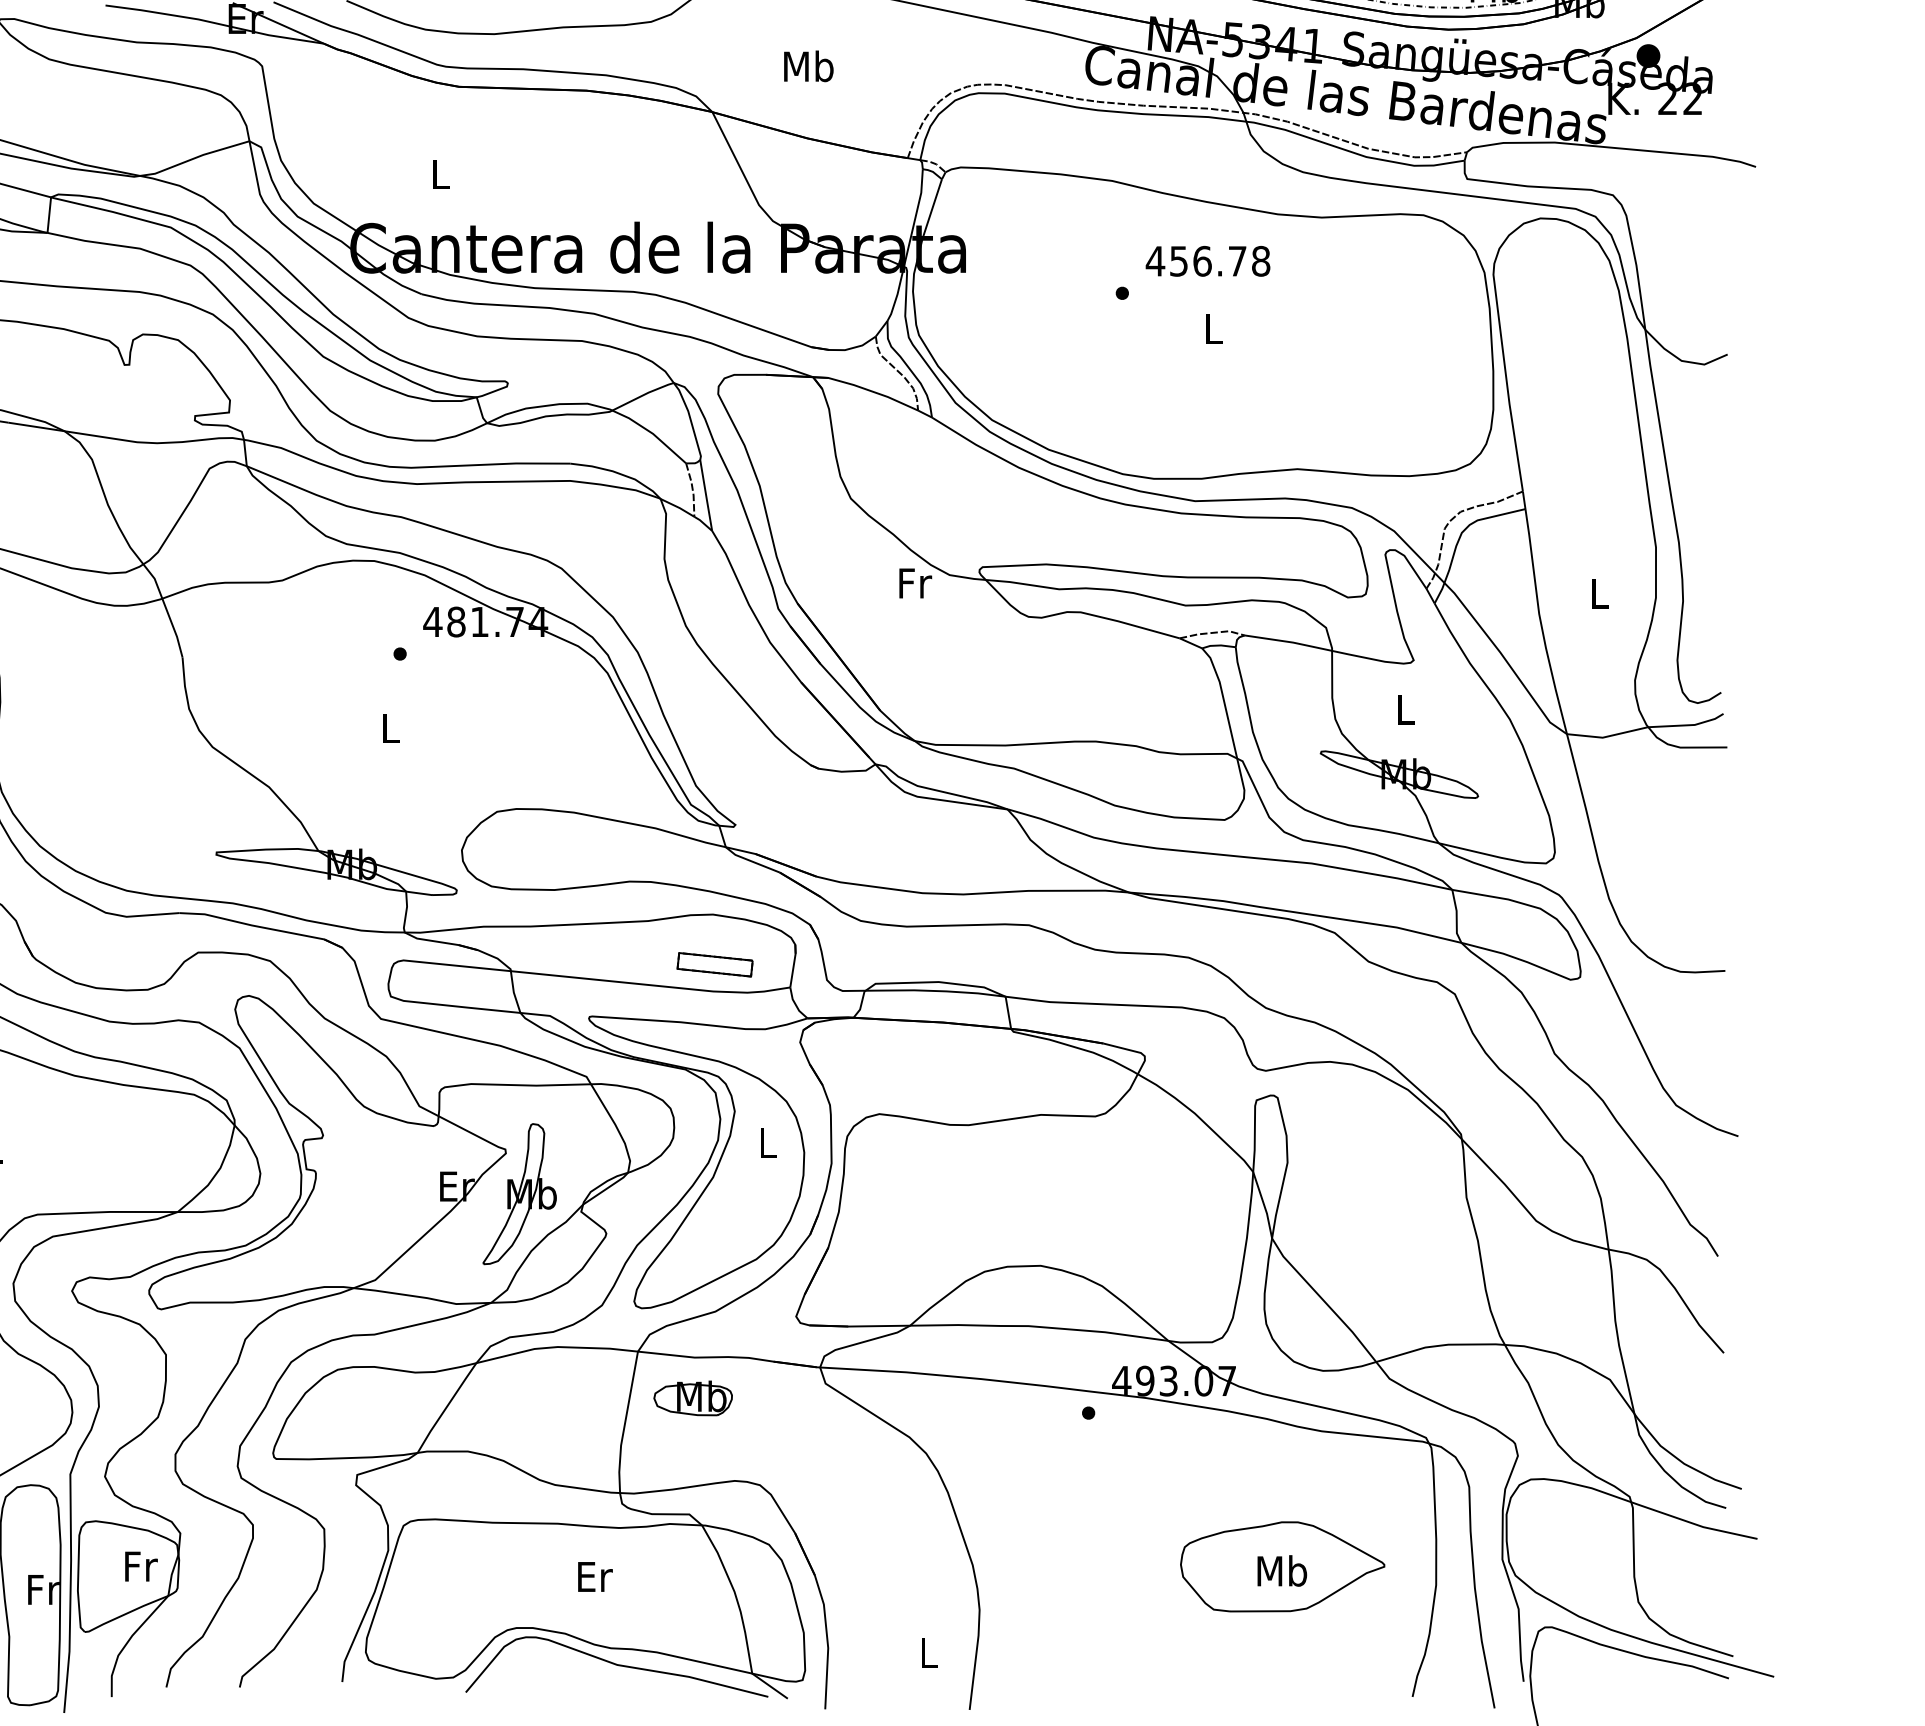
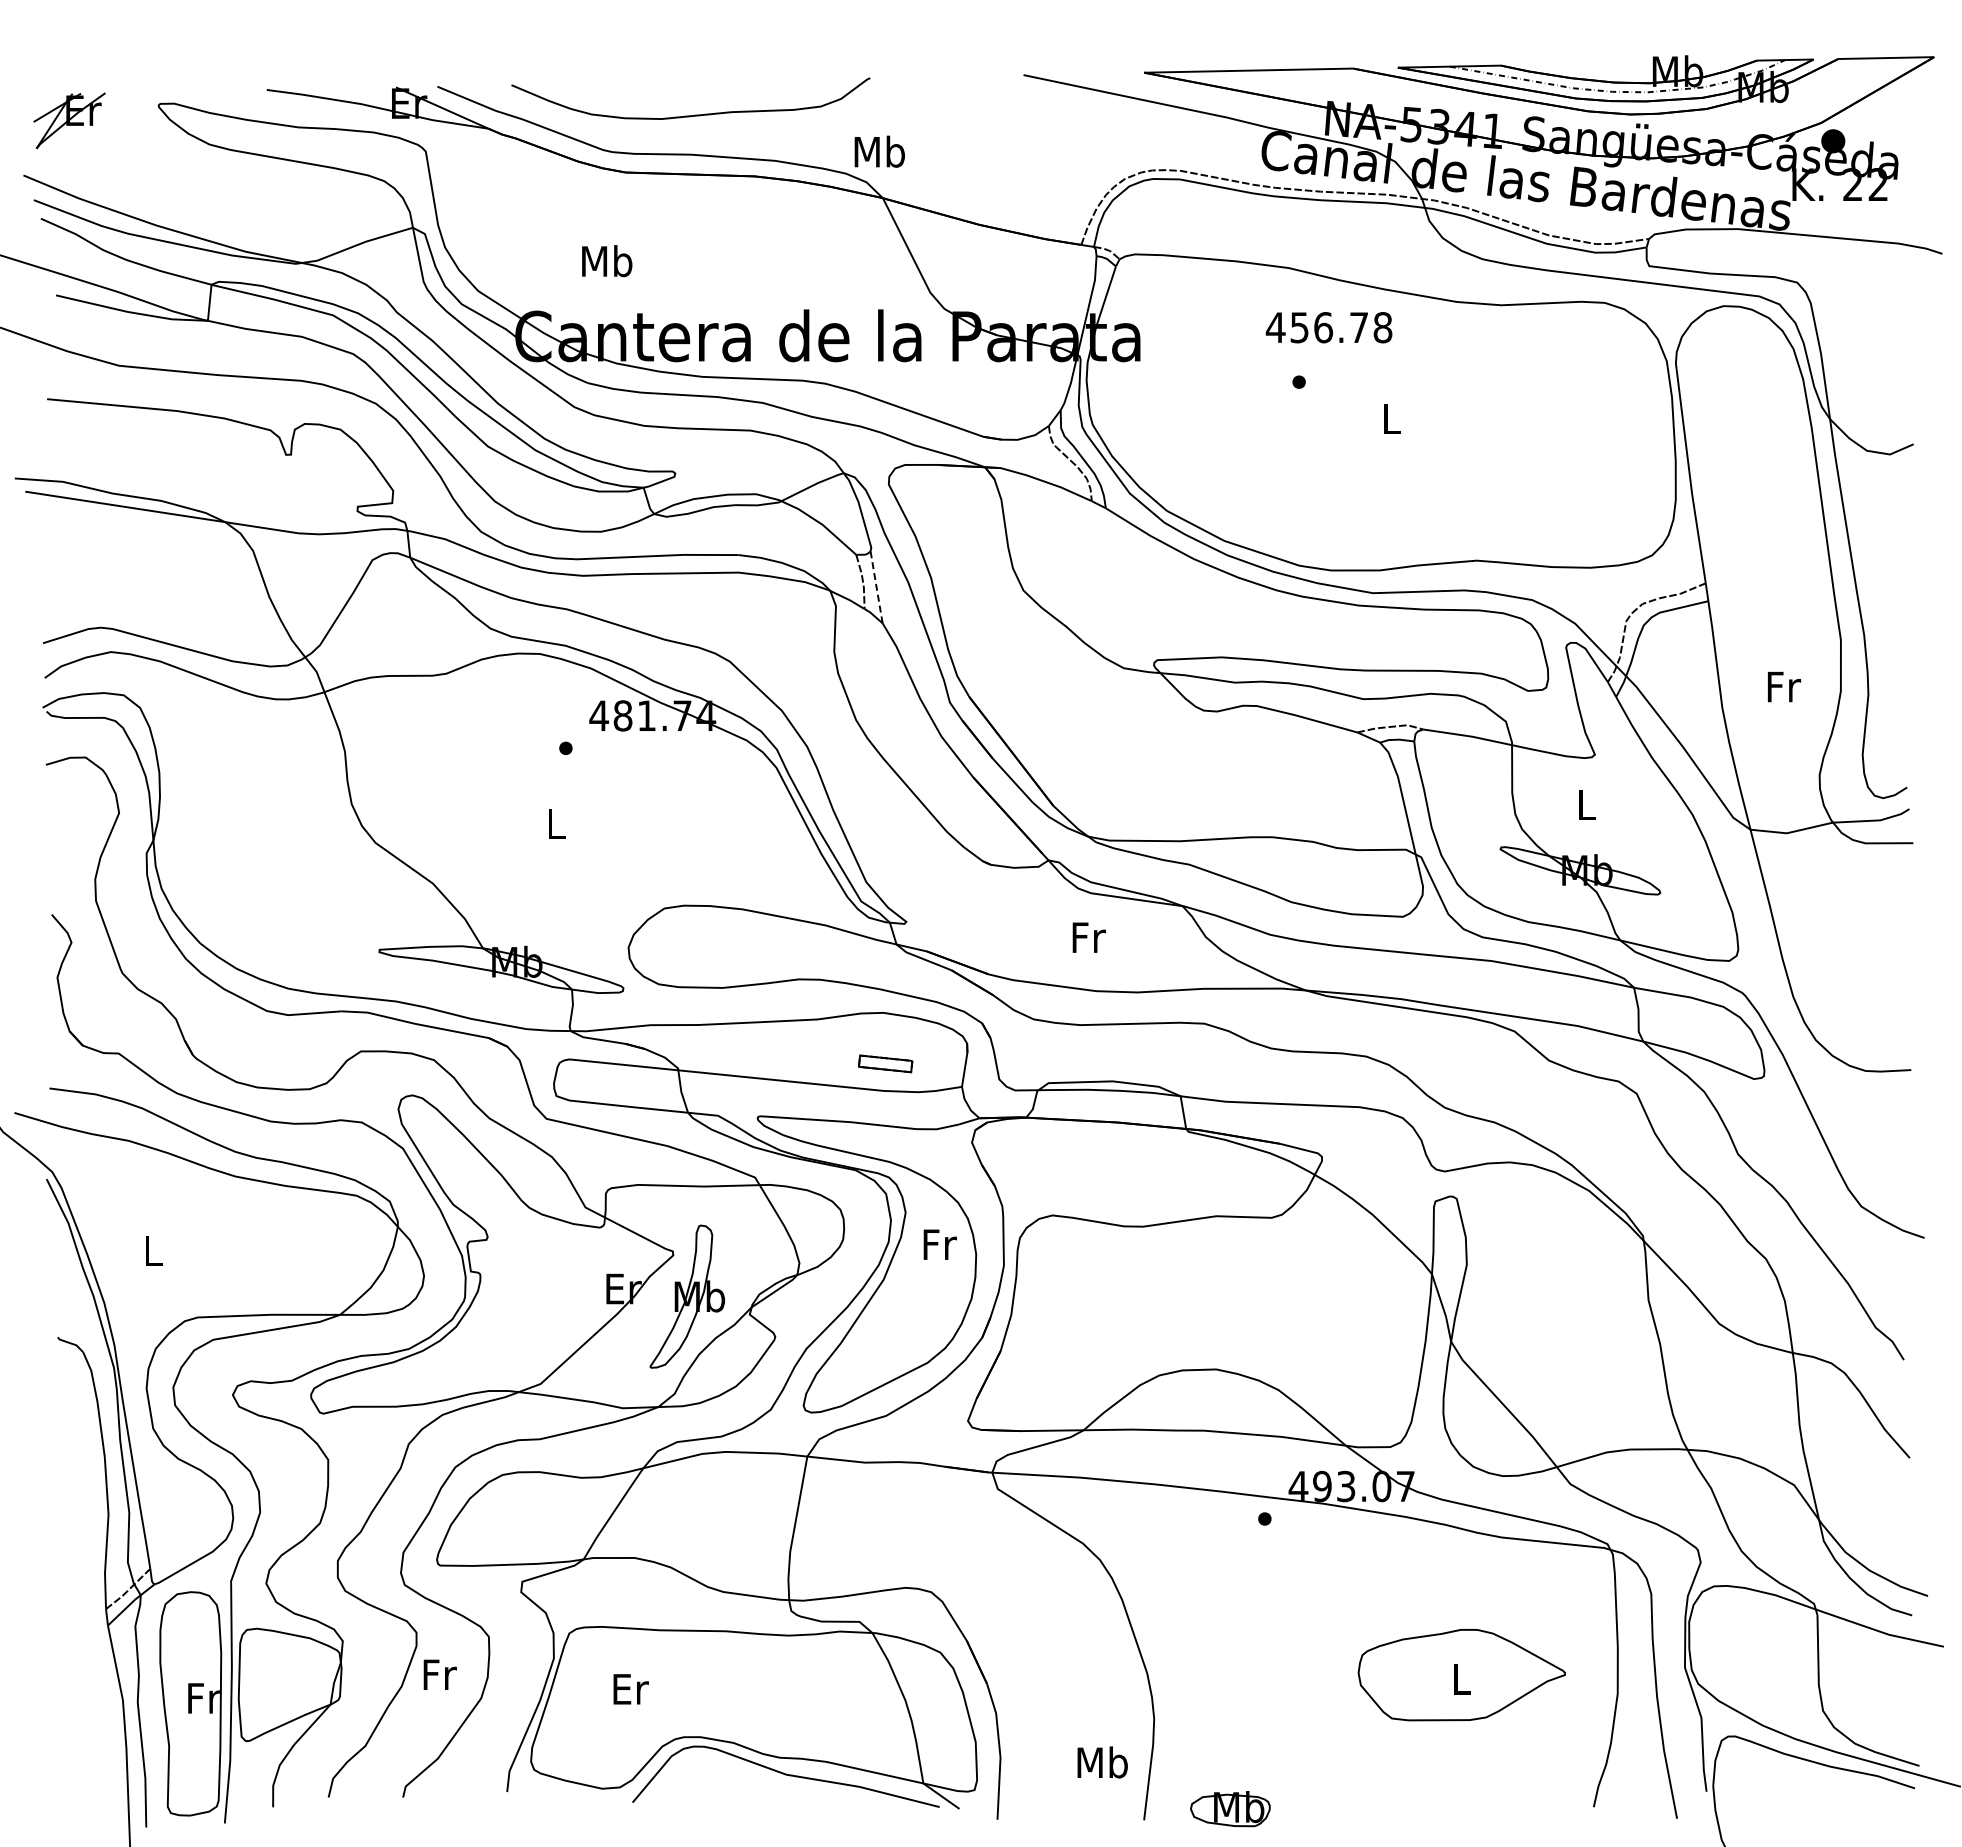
text: (808, 66) -> (879, 151), moved
text: (441, 174) -> (607, 261), L -> Mb
text: (1207, 261) -> (1328, 327), moved
line: (706, 496) -> (876, 588), solid -> dashed
text: (914, 583) -> (1088, 937), moved
text: (1600, 593) -> (1784, 686), L -> Fr
part: (714, 964) -> (885, 1063), size x0.7
text: (768, 1142) -> (939, 1244), L -> Fr
part: (693, 1398) -> (1230, 1809), moved
text: (140, 1566) -> (439, 1674), moved
text: (1282, 1571) -> (1461, 1679), Mb -> L
text: (594, 1577) -> (630, 1689), moved
text: (928, 1652) -> (1102, 1762), L -> Mb

